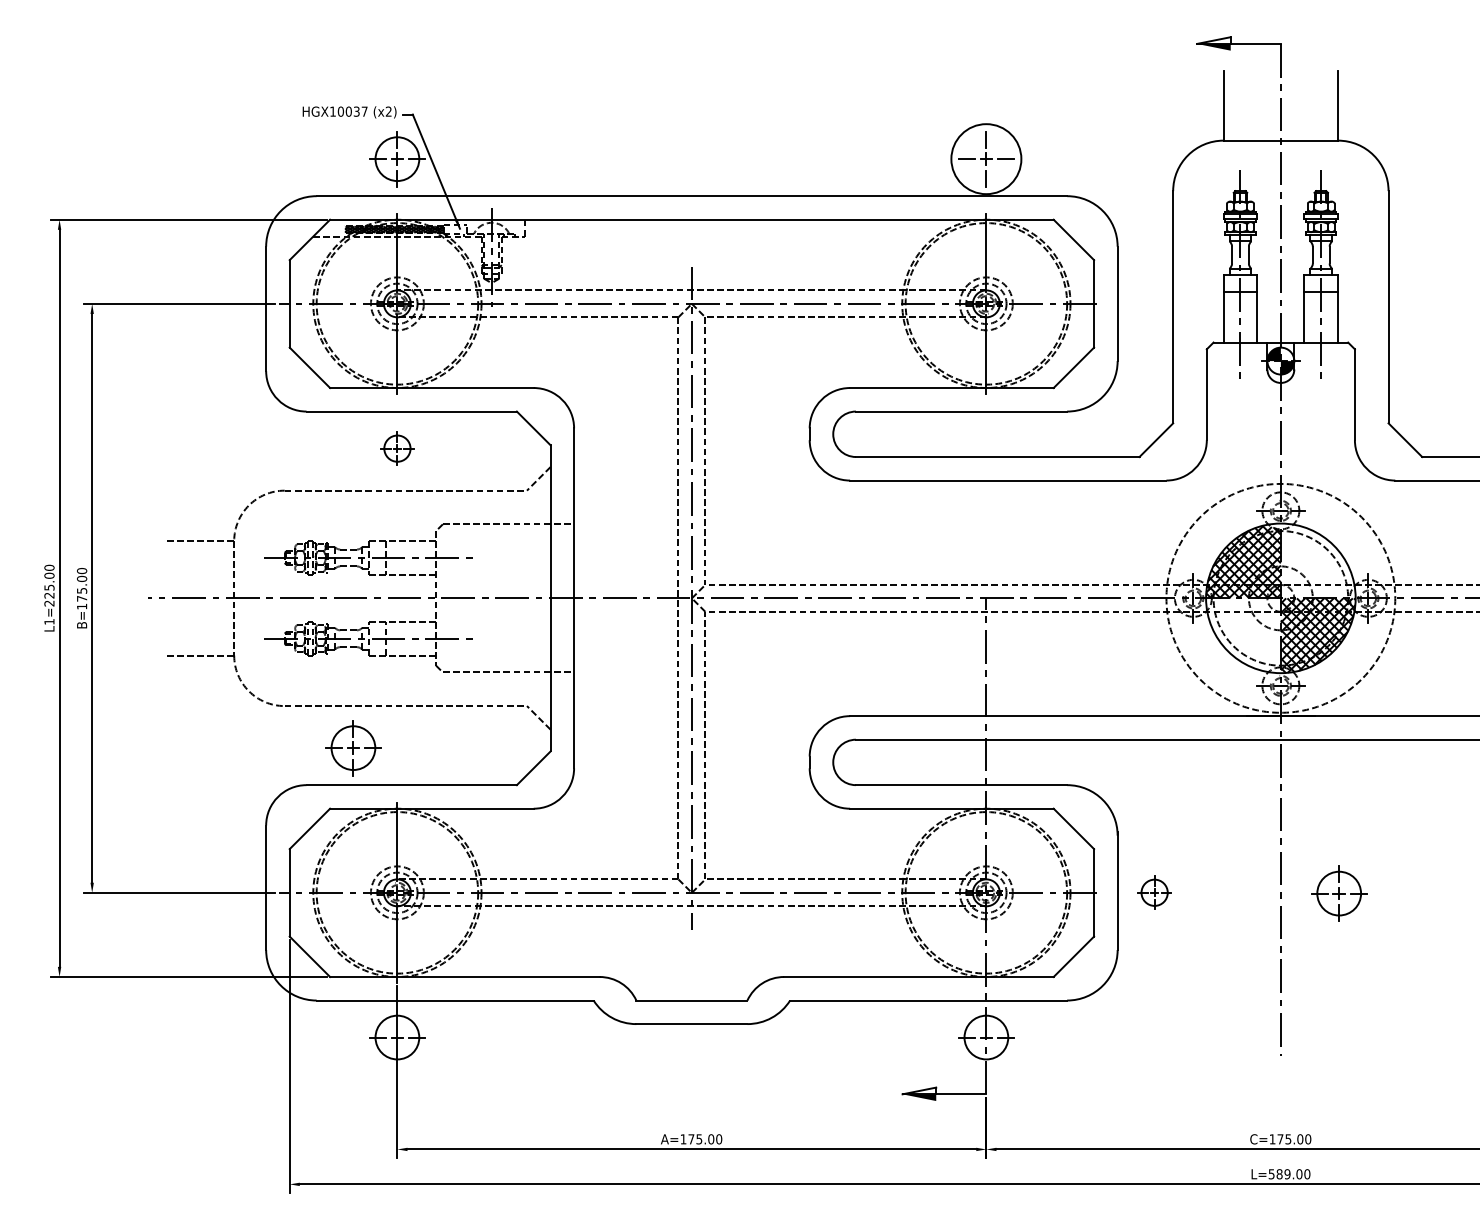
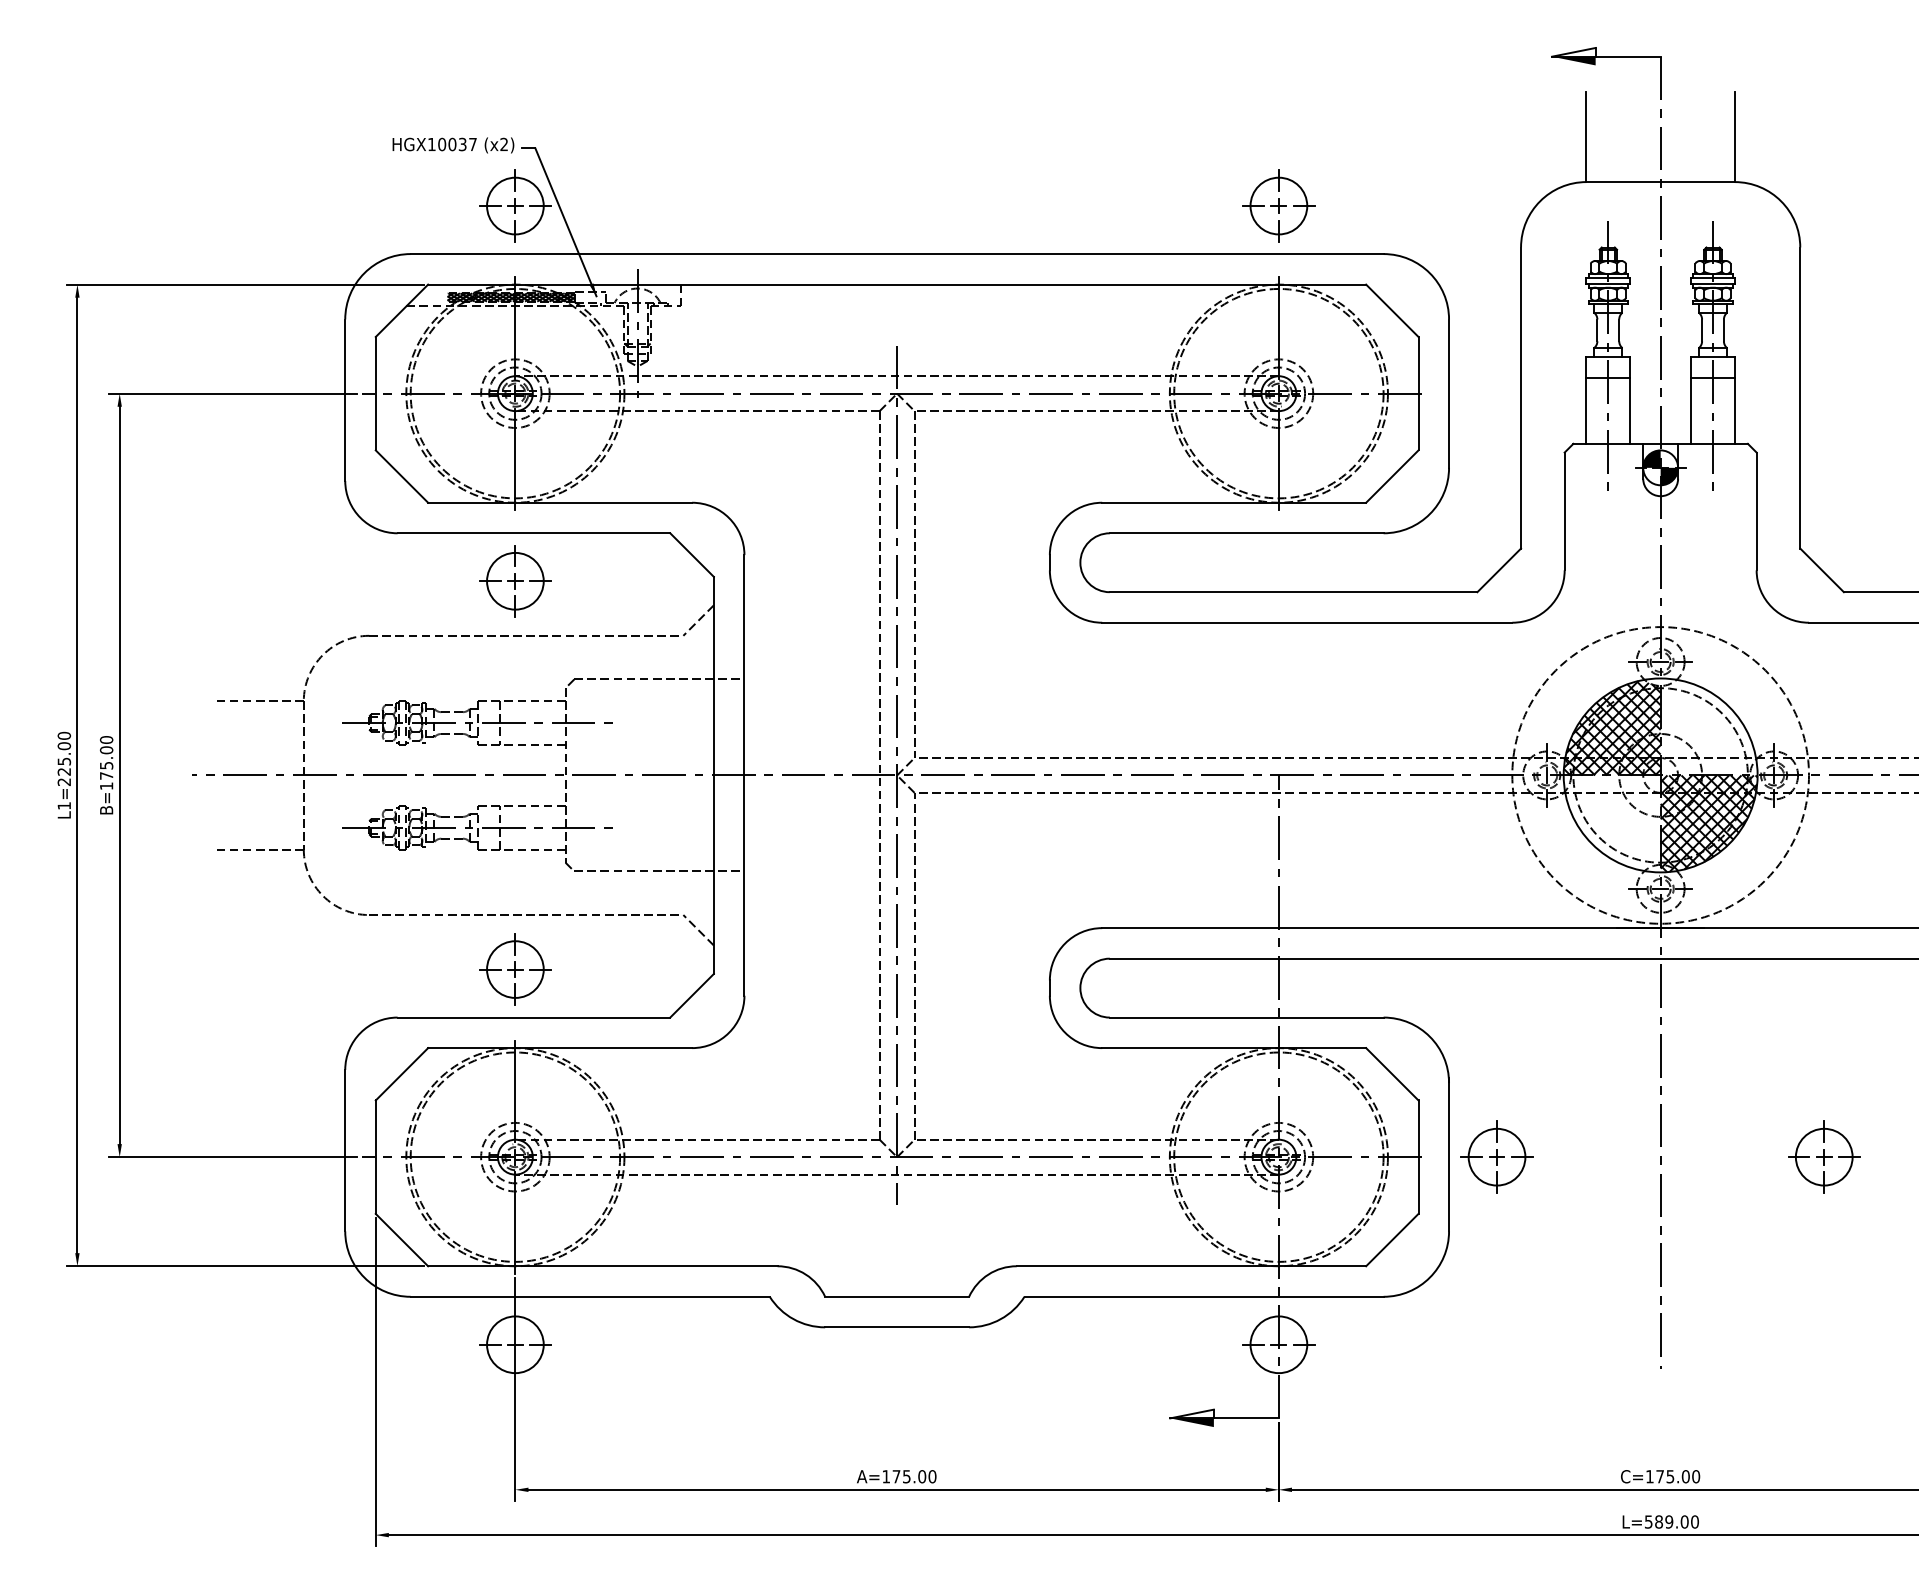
circle: (986, 158) -> (1278, 205), size x0.62
part: (397, 448) -> (515, 581), size x1.67
part: (353, 748) -> (515, 969), moved
part: (1154, 892) -> (1496, 1156), size x1.67
part: (1339, 893) -> (1824, 1156), moved

